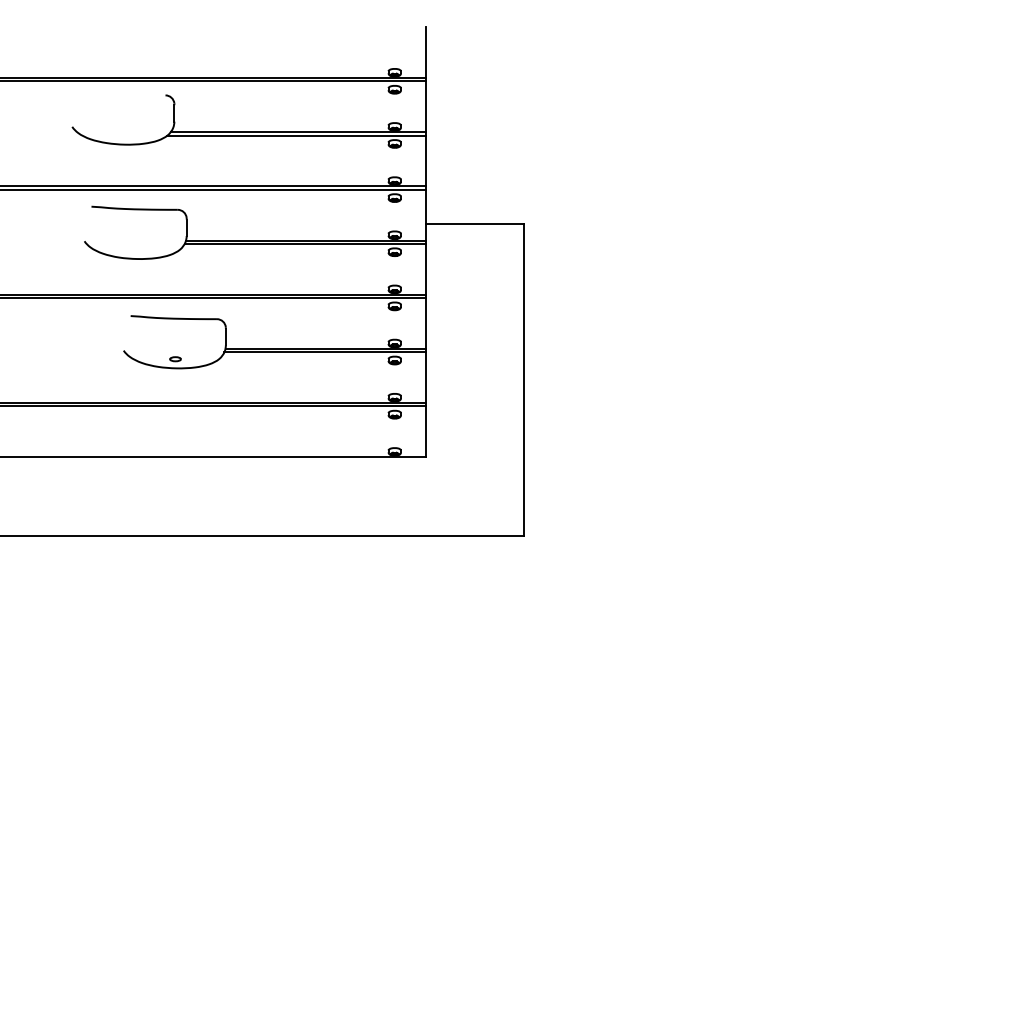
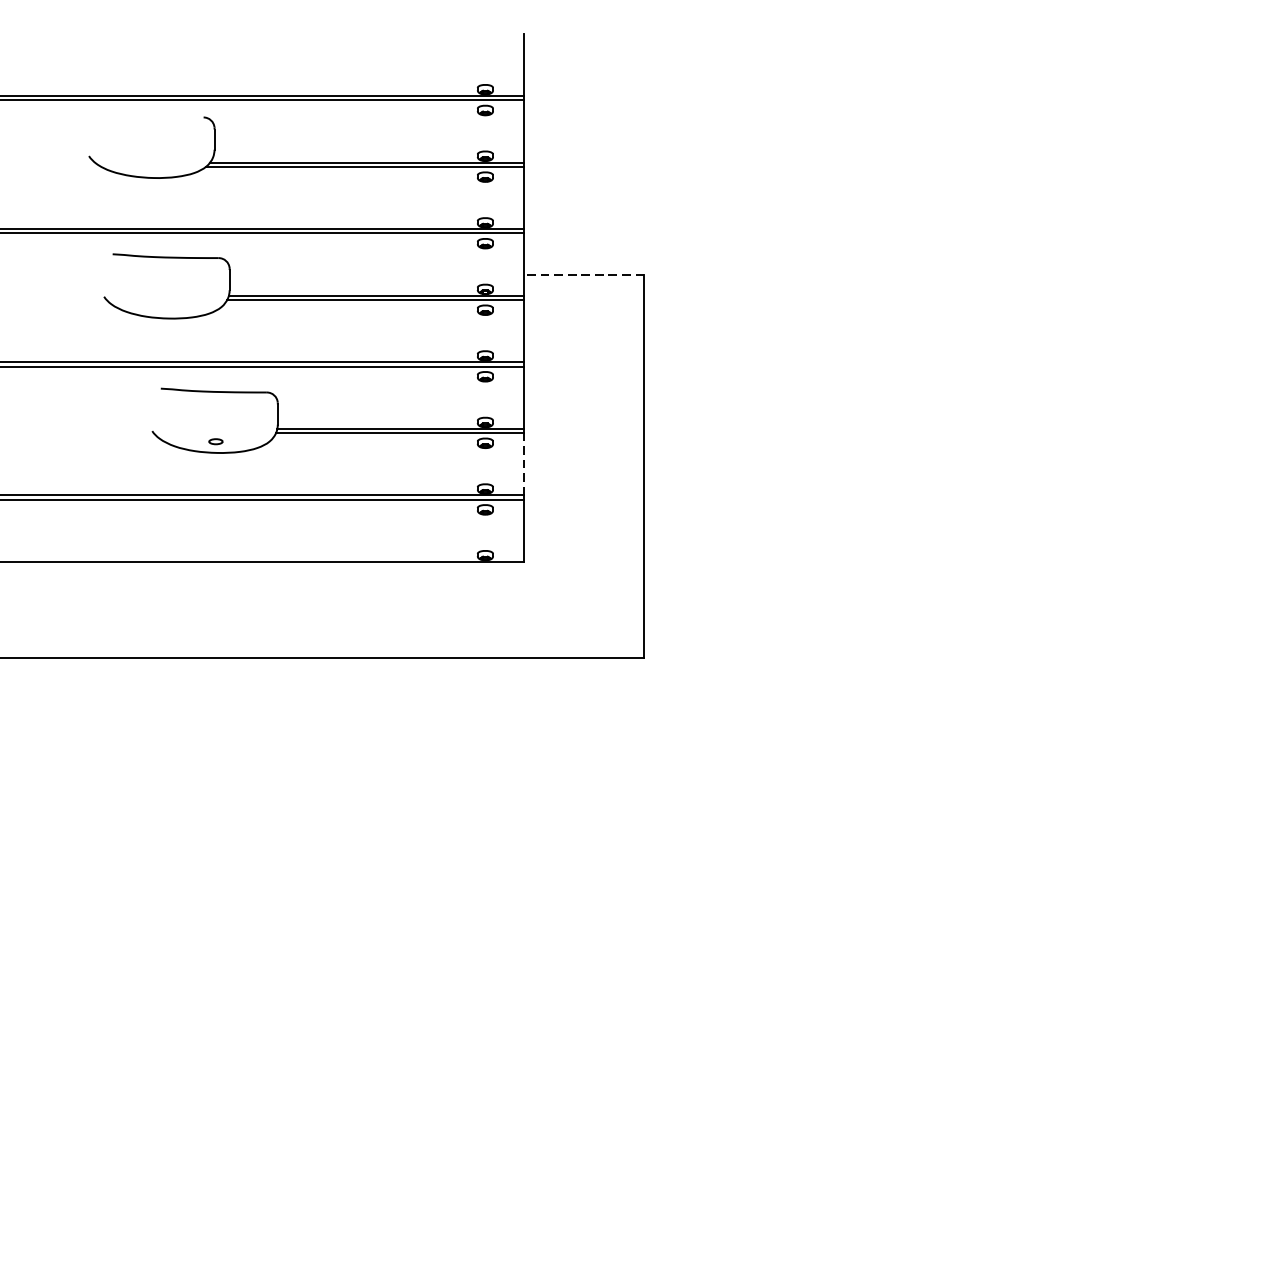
line: (474, 223) -> (583, 274), solid -> dashed
line: (425, 377) -> (523, 464), solid -> dashed

